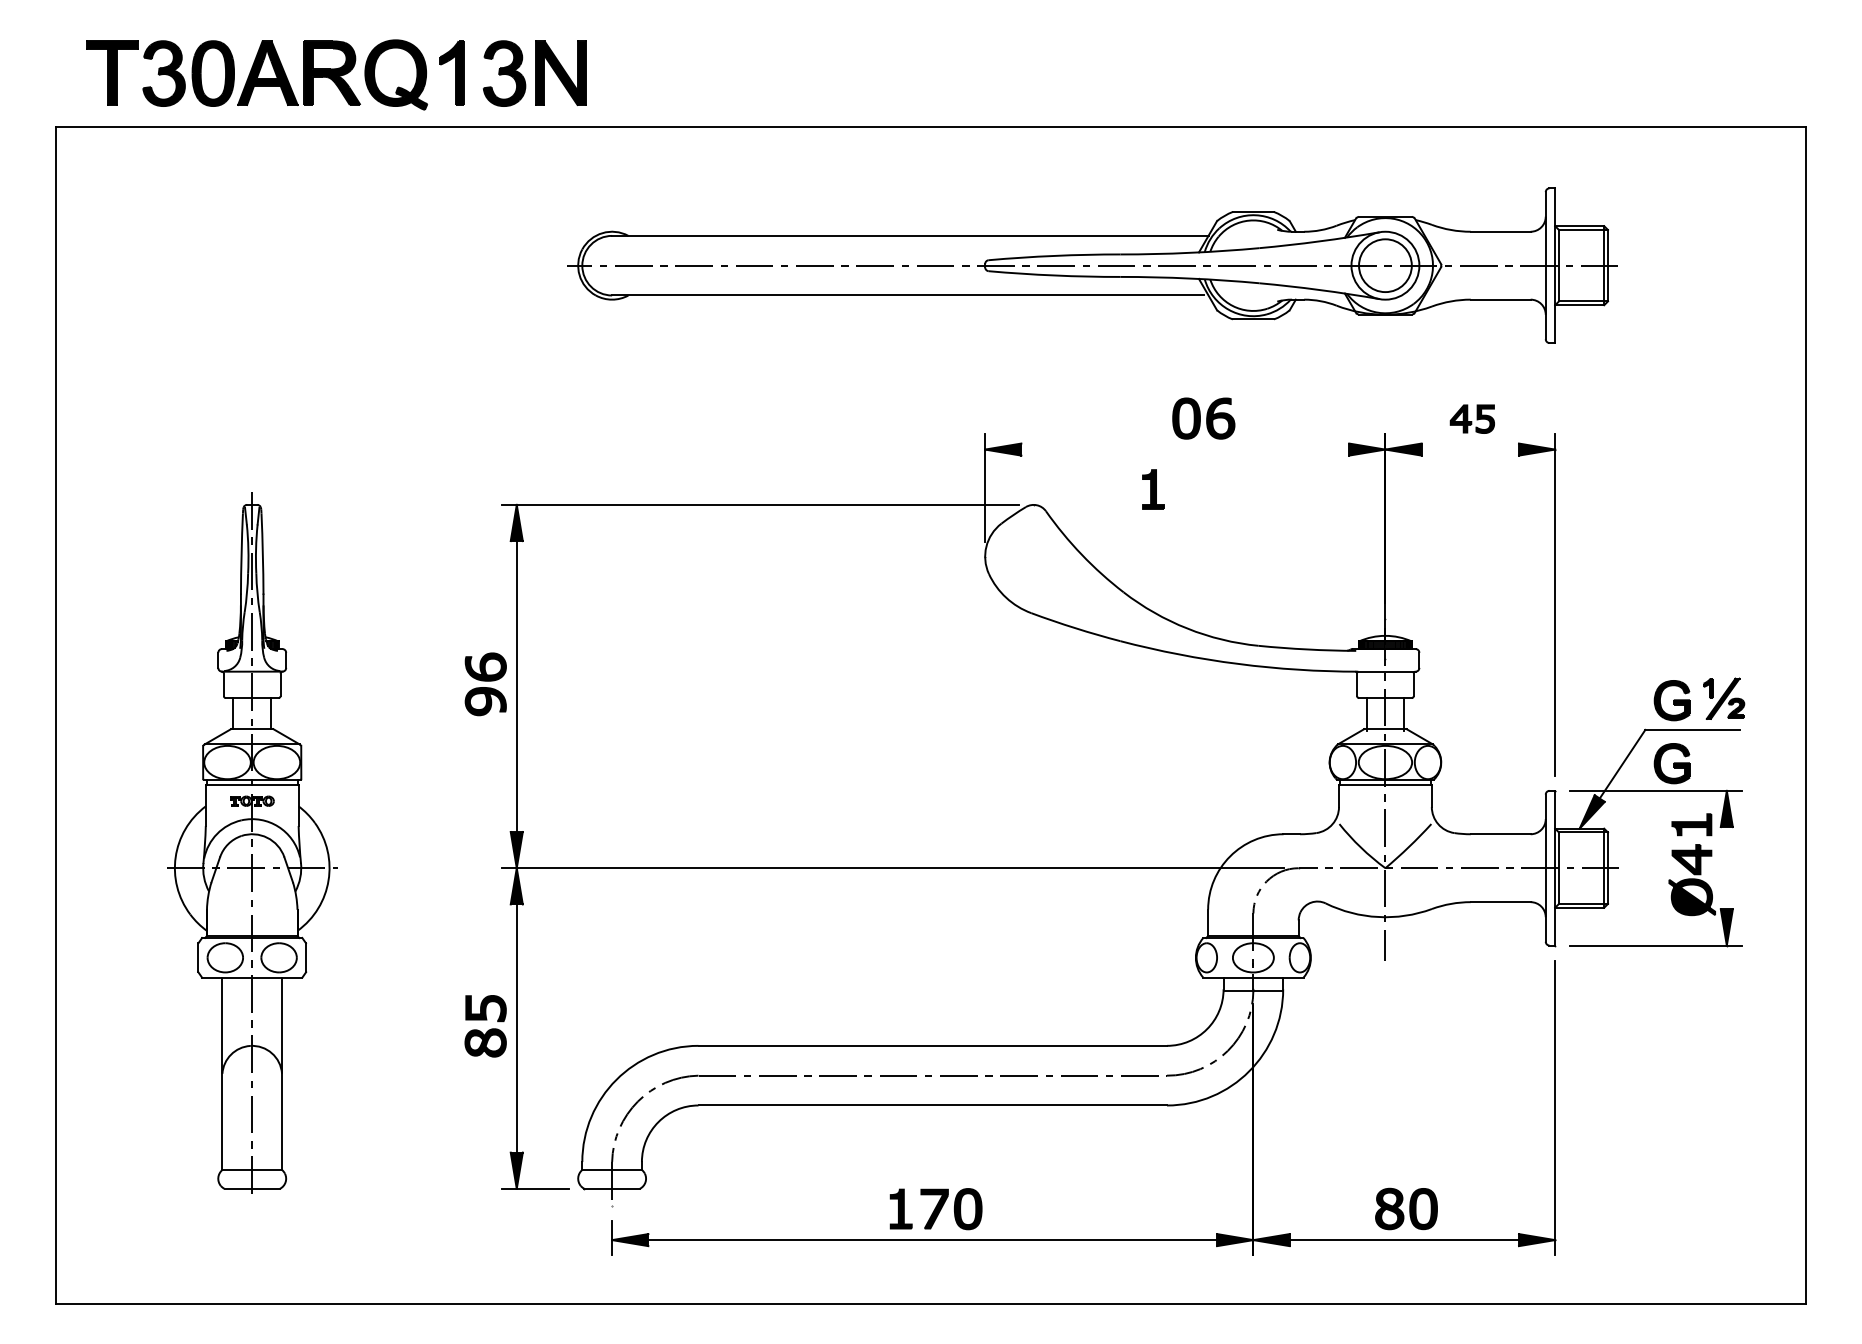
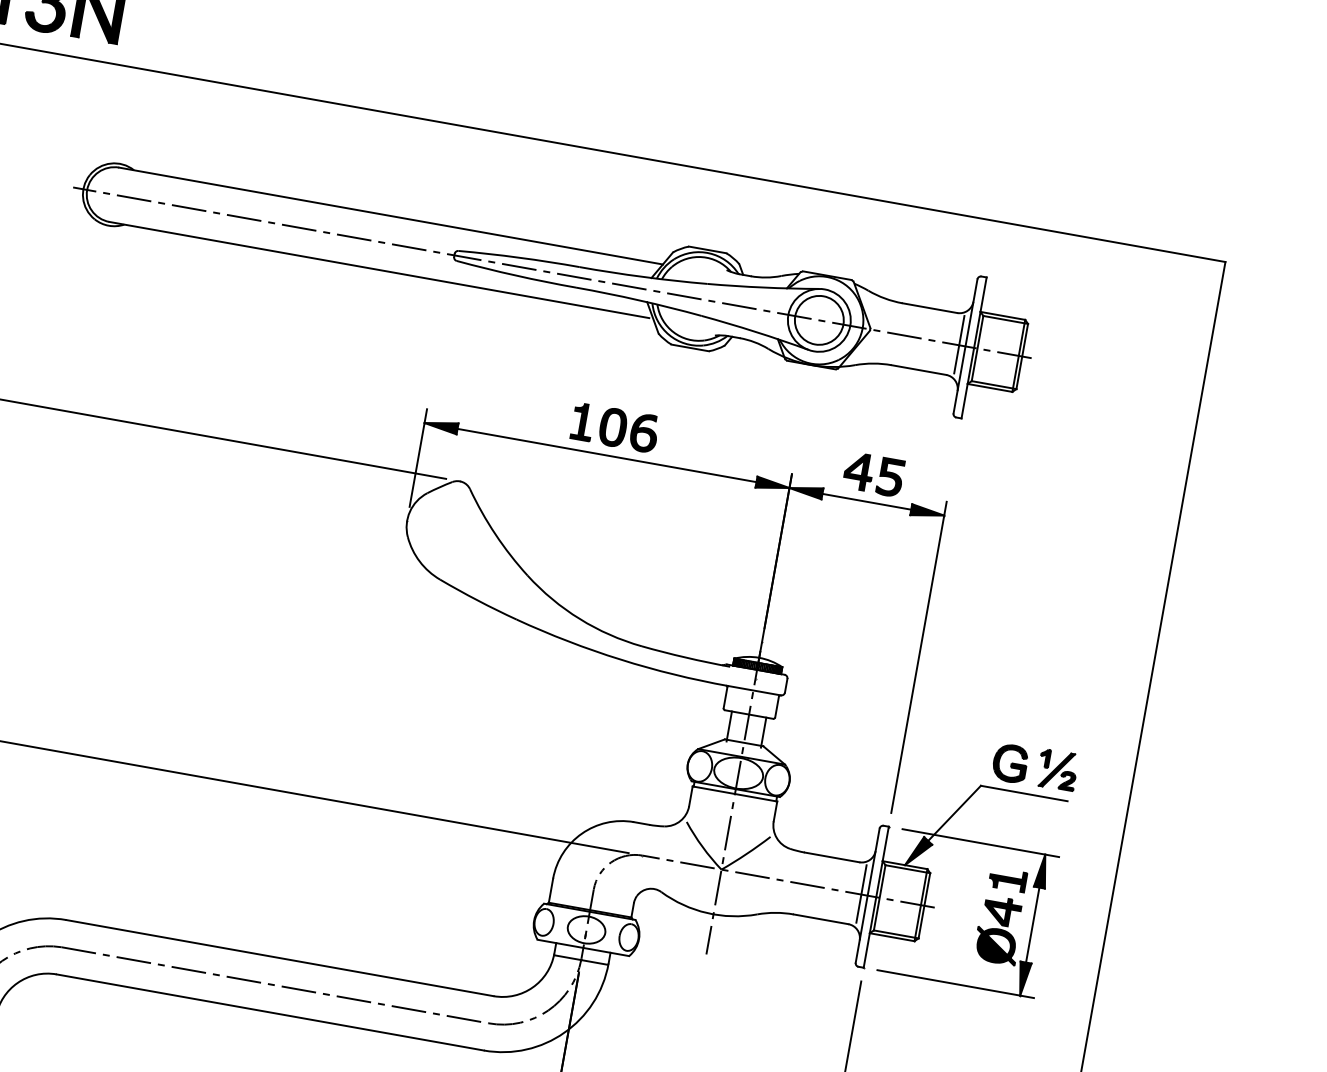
line: (1538, 264) -> (959, 344), added
part: (1472, 418) -> (873, 473), size x1.43
line: (1185, 449) -> (607, 455), added
line: (1469, 449) -> (866, 501), added
part: (1153, 489) -> (583, 422), moved
part: (1671, 763) -> (999, 820), removed
line: (1538, 867) -> (861, 893), added
line: (1726, 868) -> (1032, 925), added

